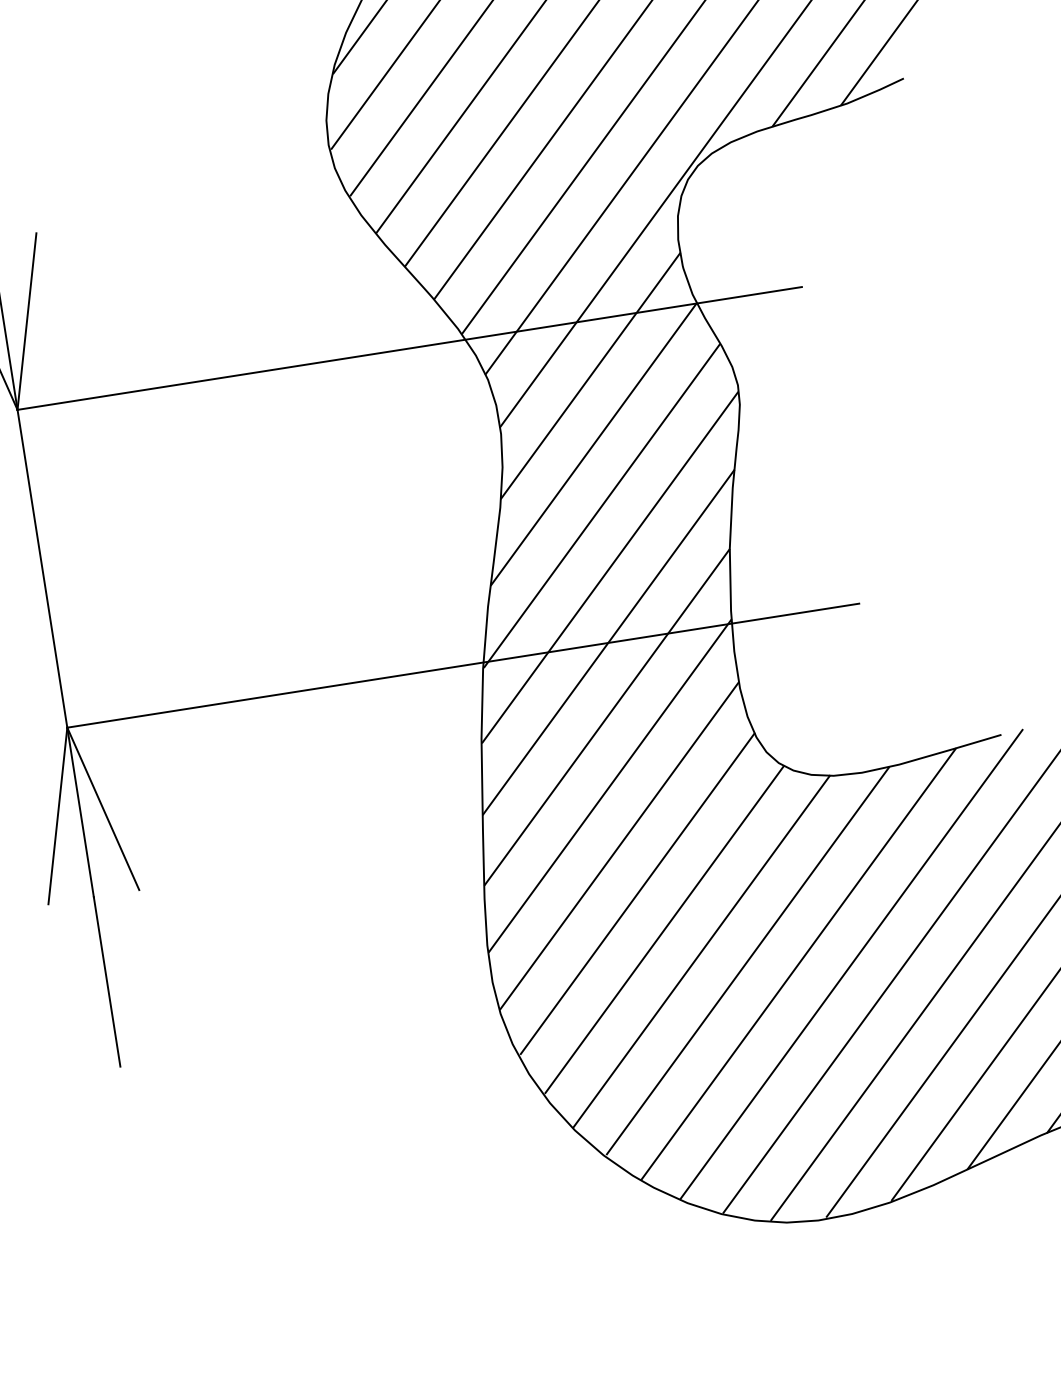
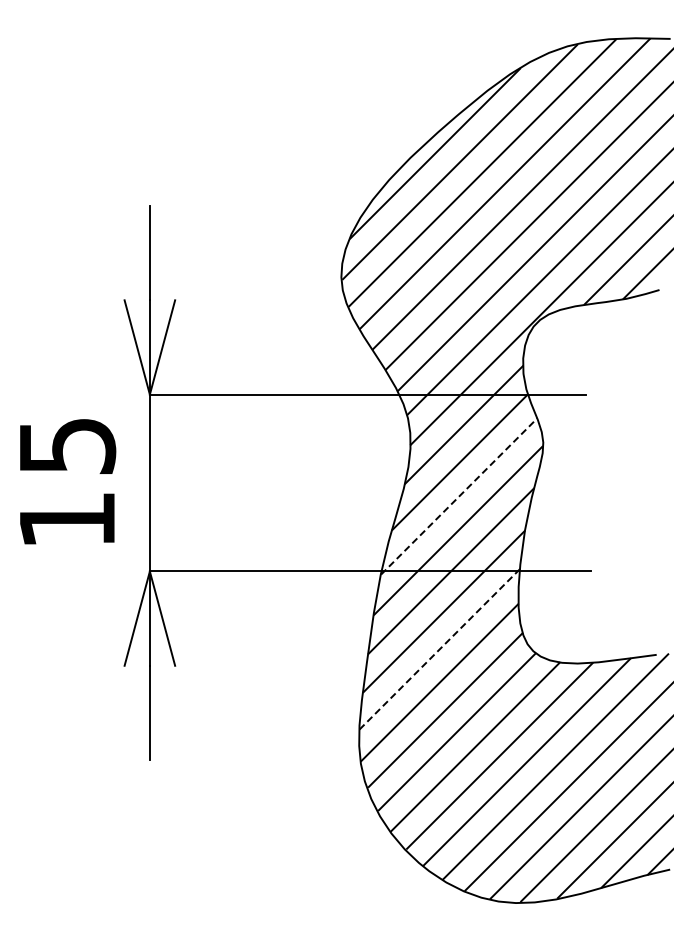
line: (602, 505) -> (459, 496), solid -> dashed
line: (611, 784) -> (440, 648), solid -> dashed

